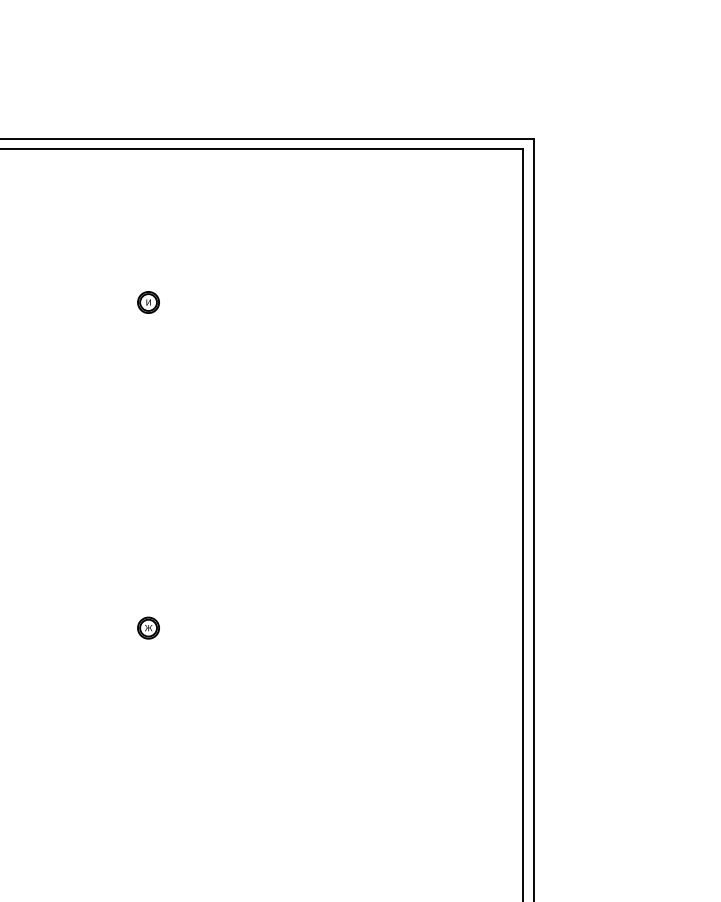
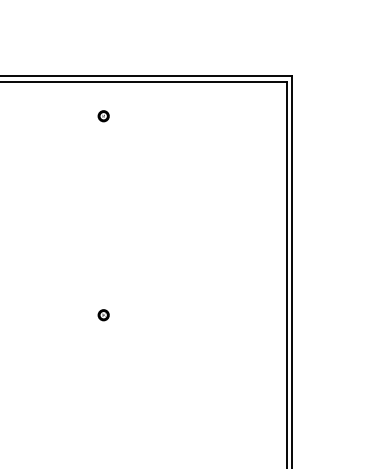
part: (148, 303) -> (103, 116), moved

